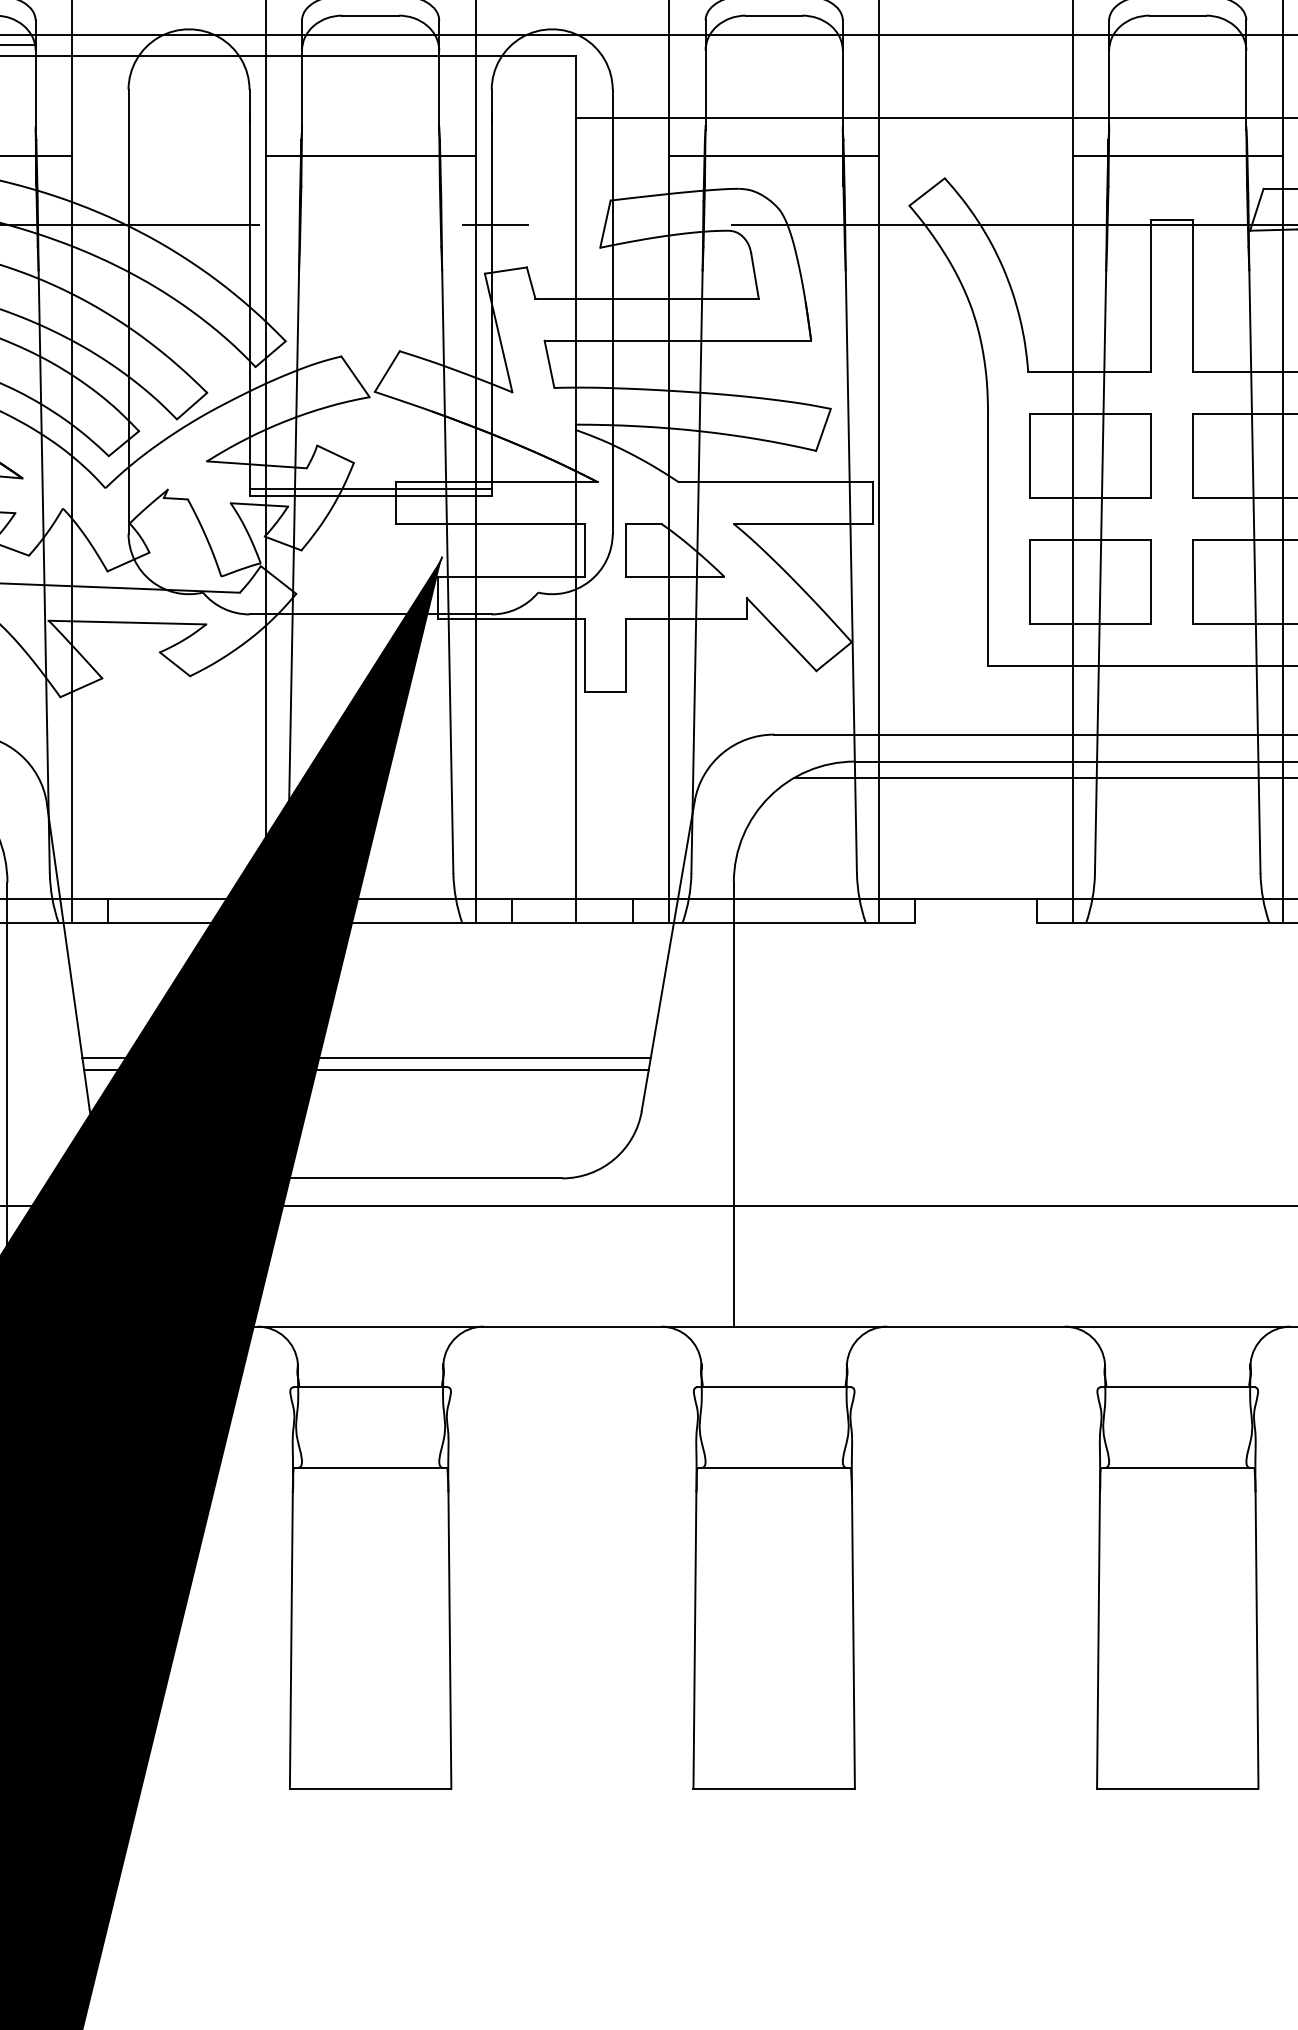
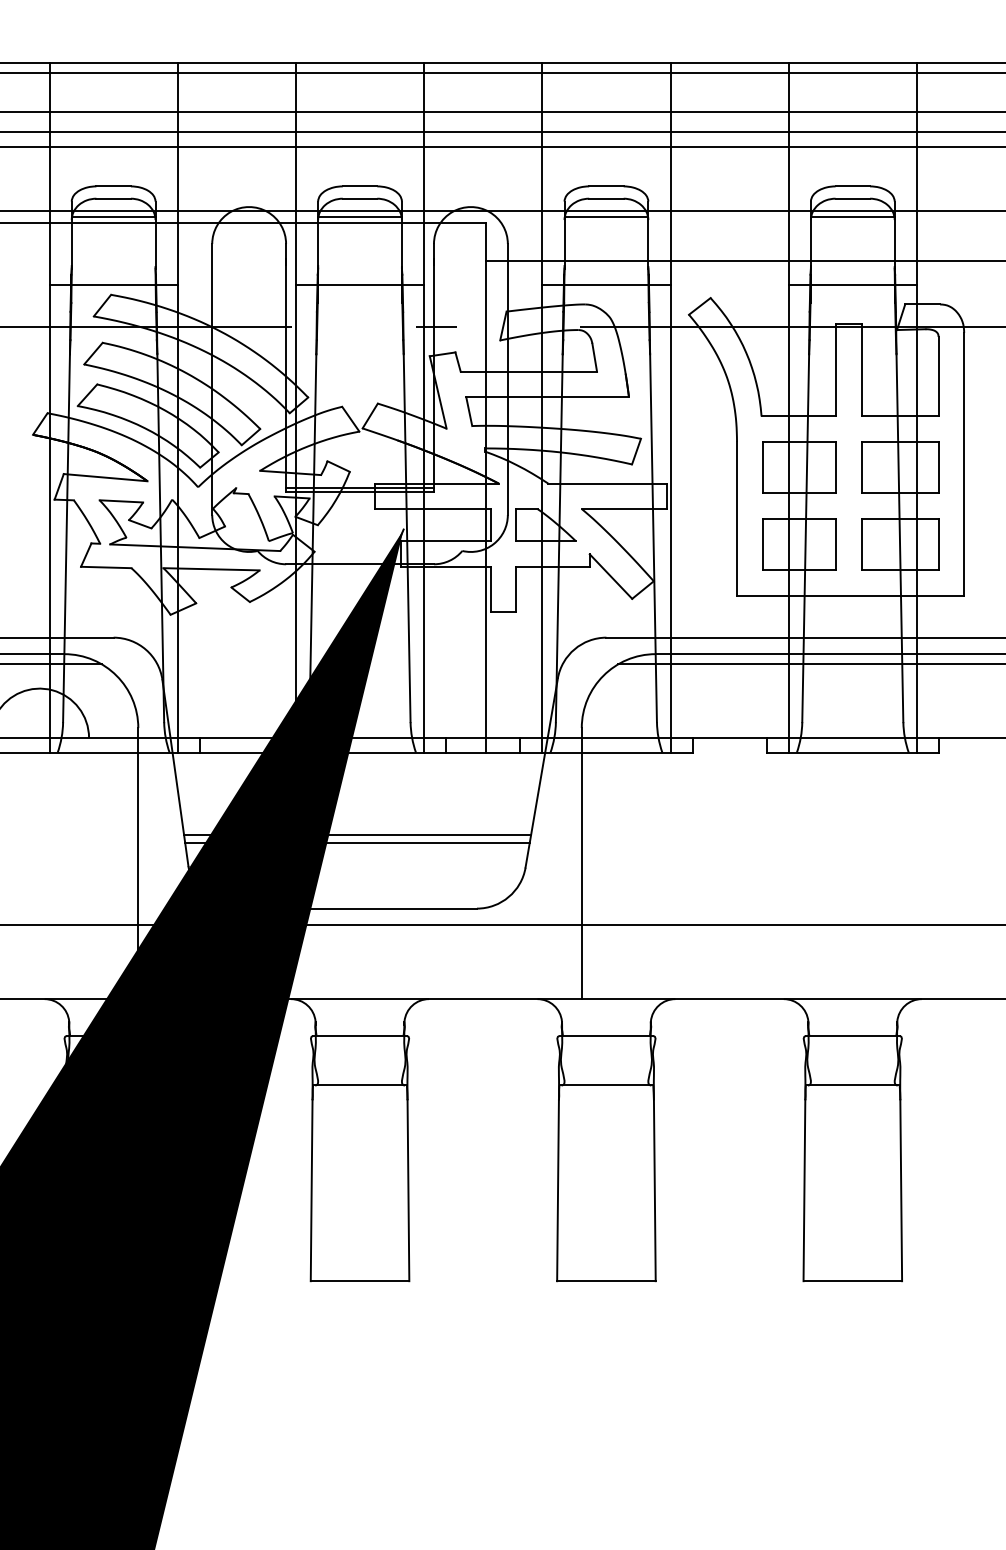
line: (369, 44) -> (359, 216), added
line: (774, 44) -> (606, 216), added
line: (1177, 44) -> (852, 216), added

